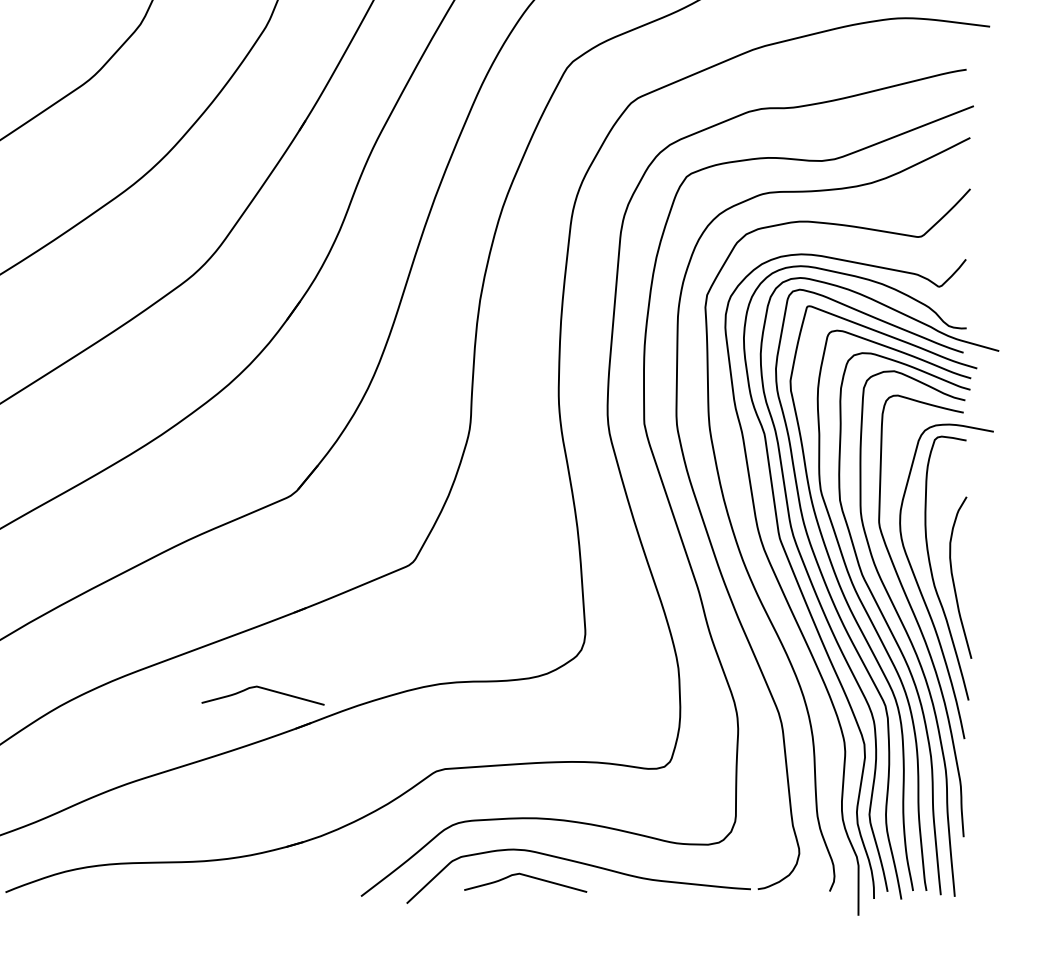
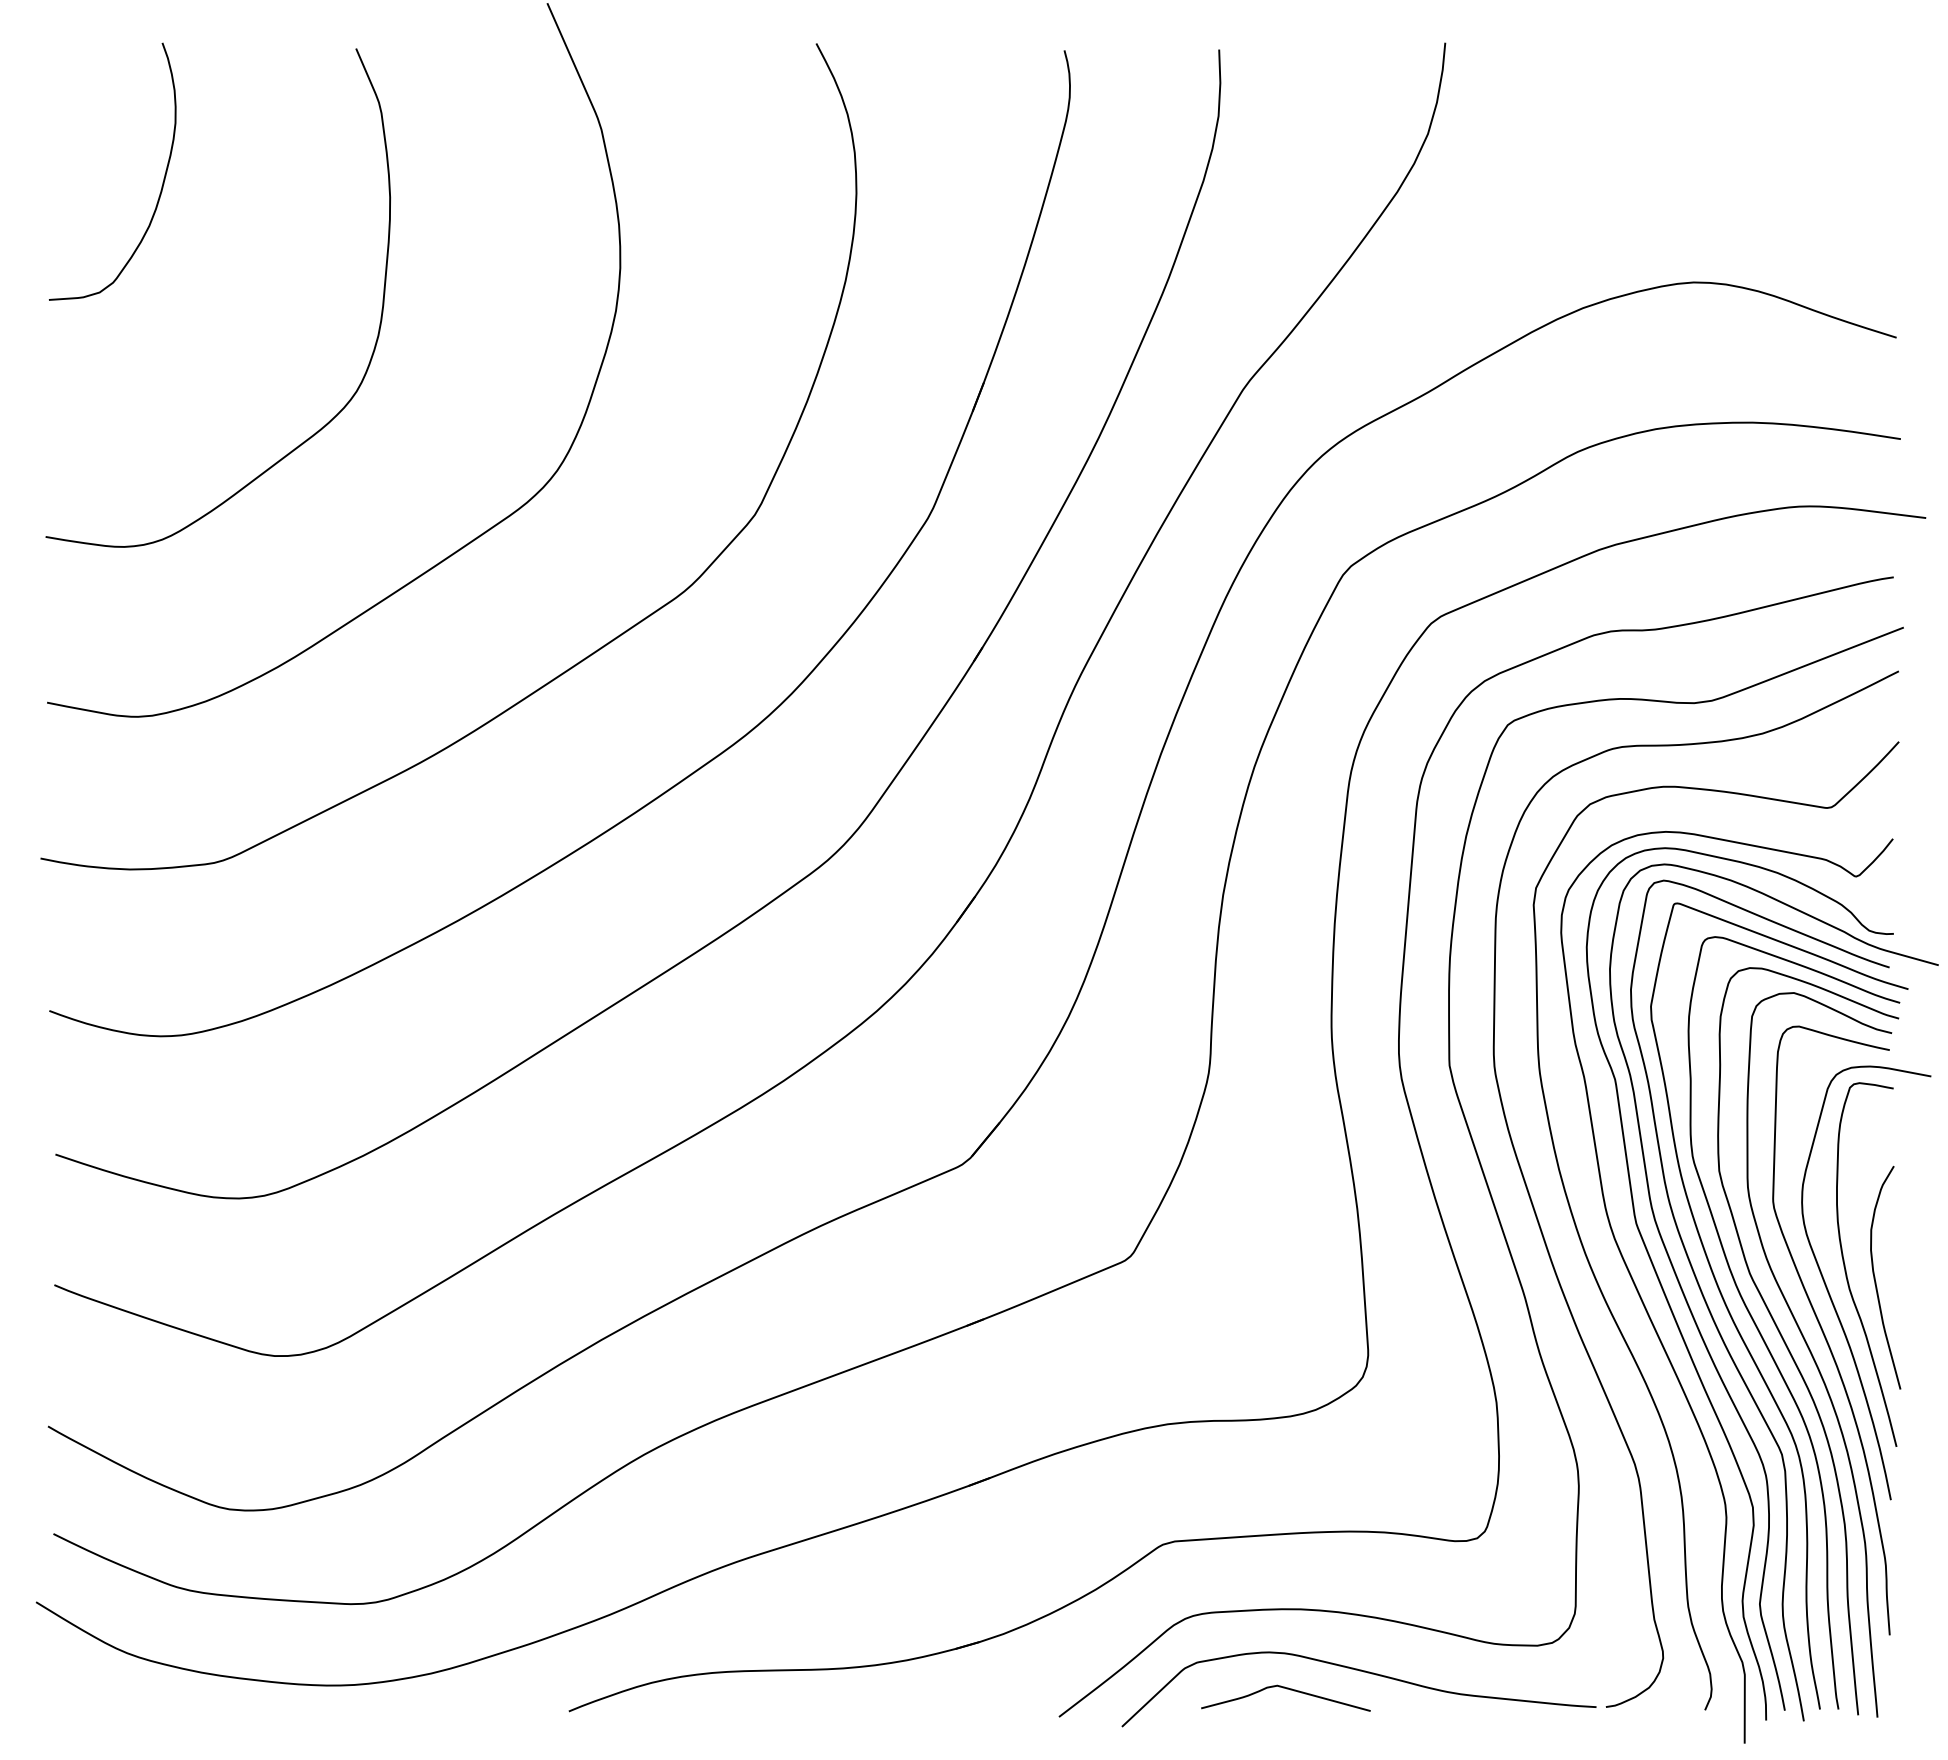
curve: (263, 689) -> (924, 1431), removed

